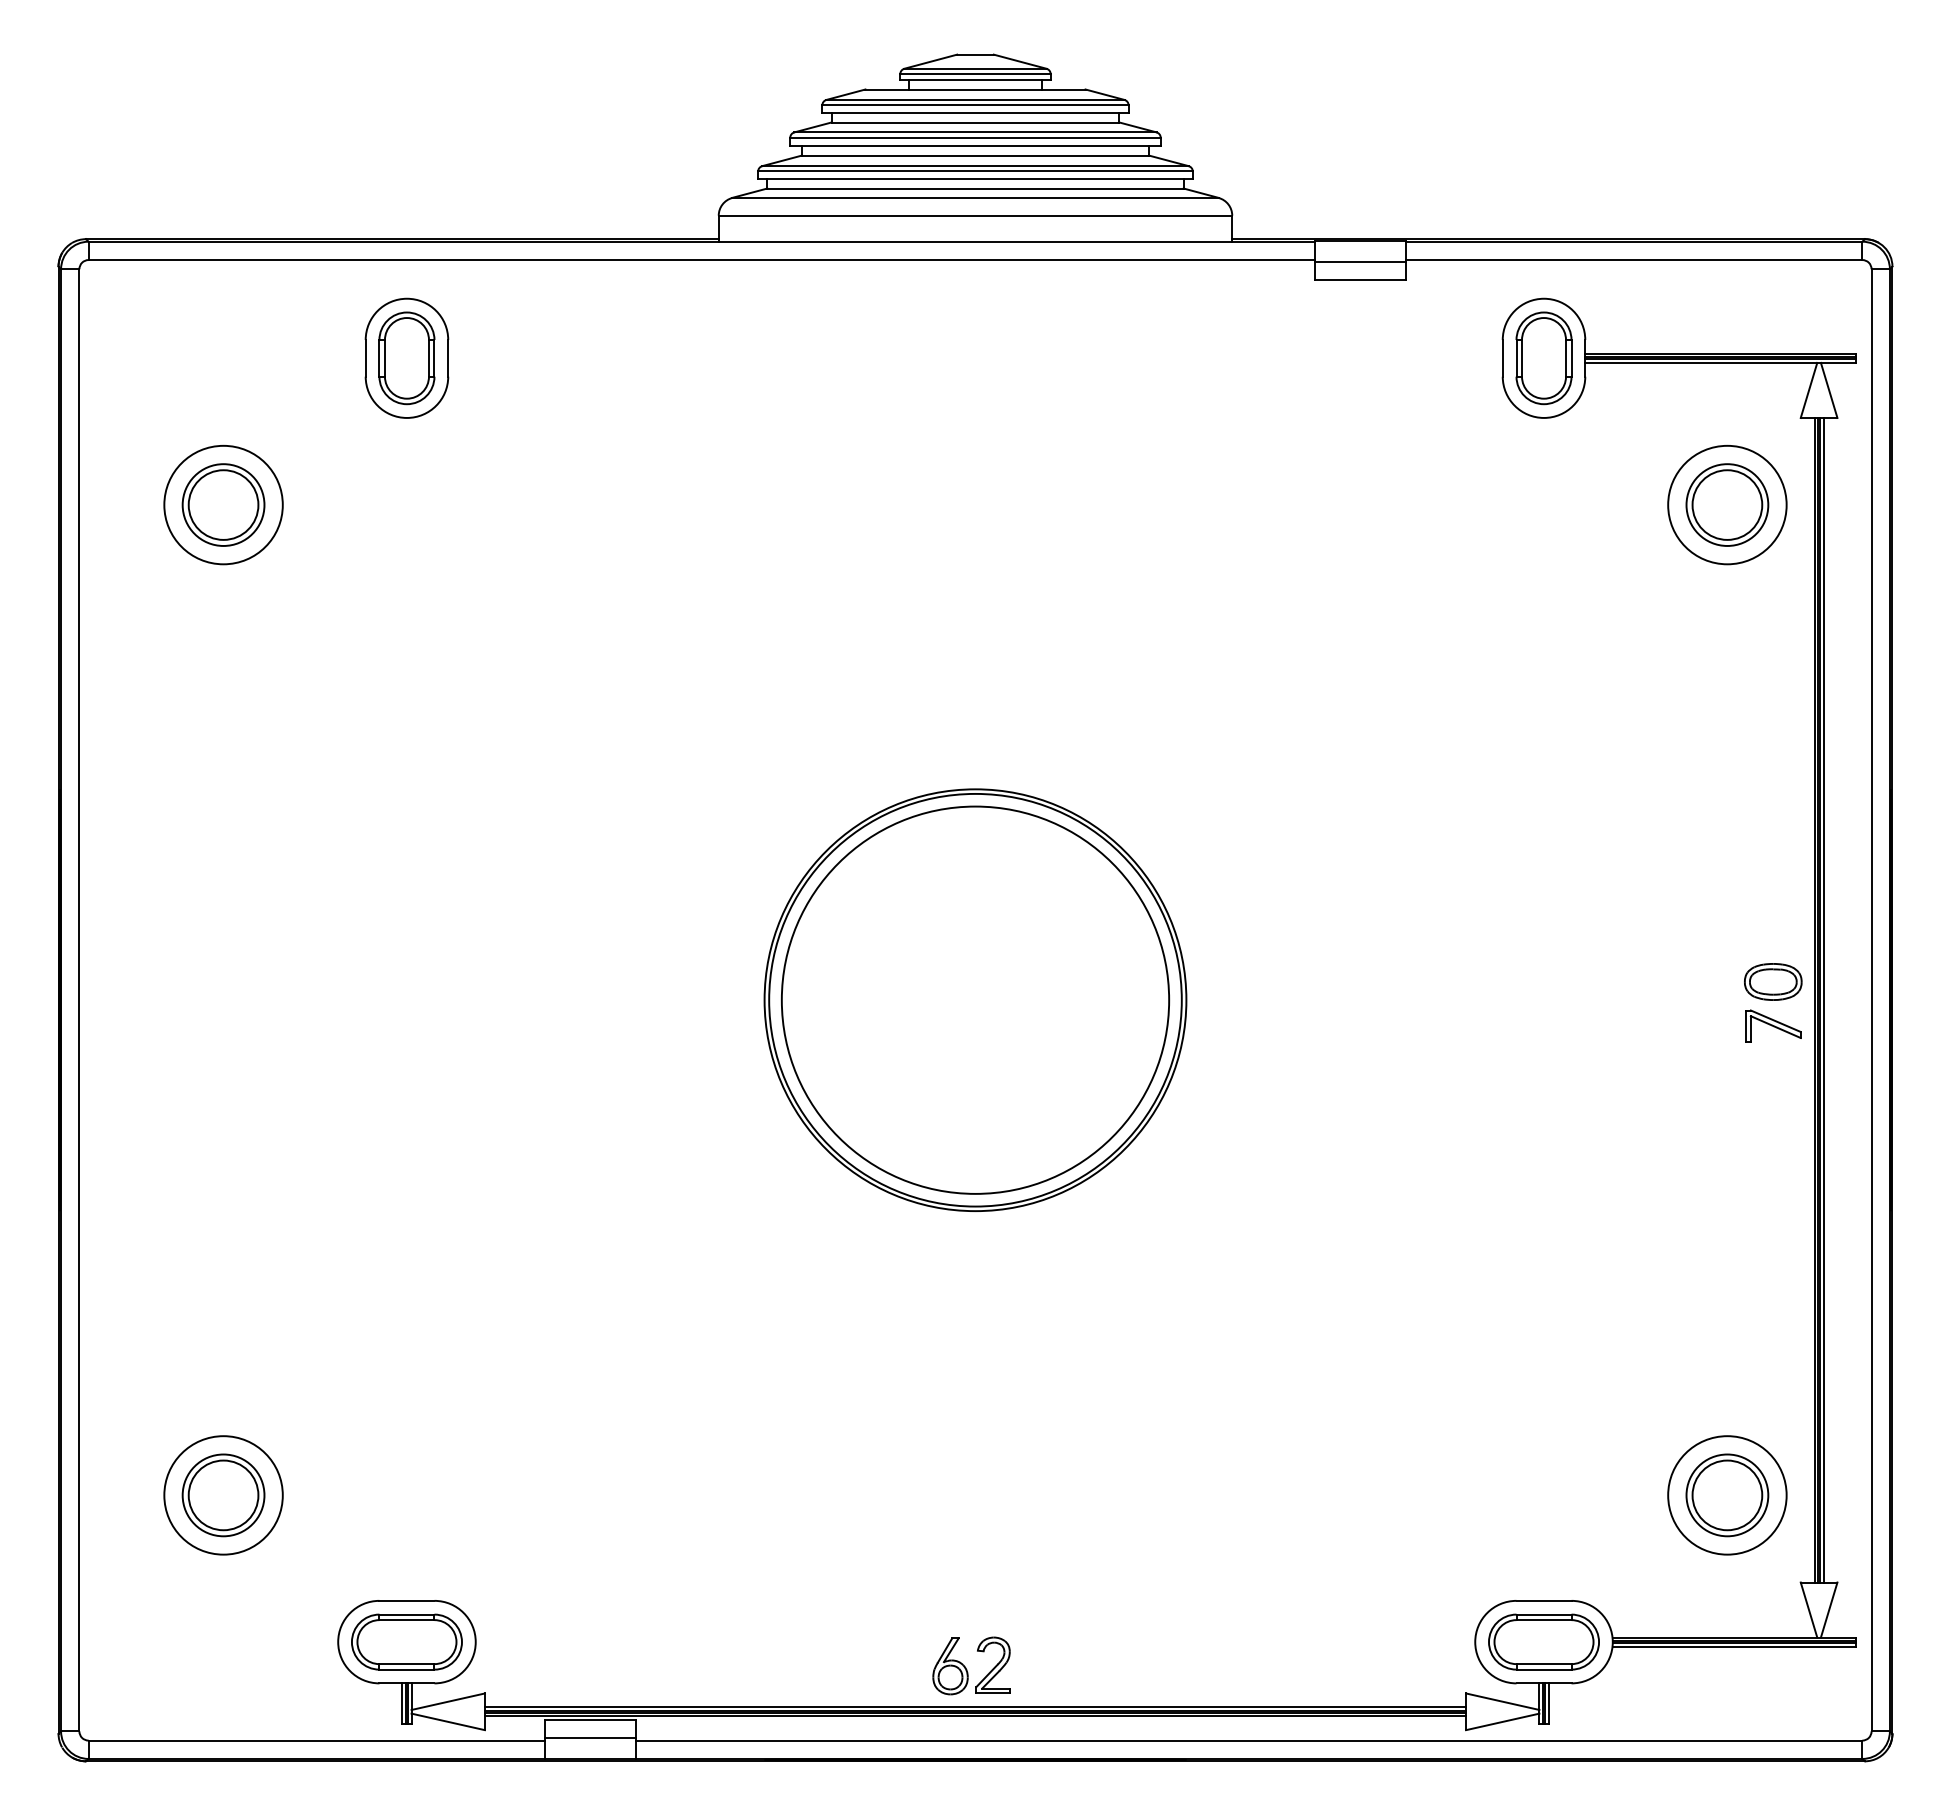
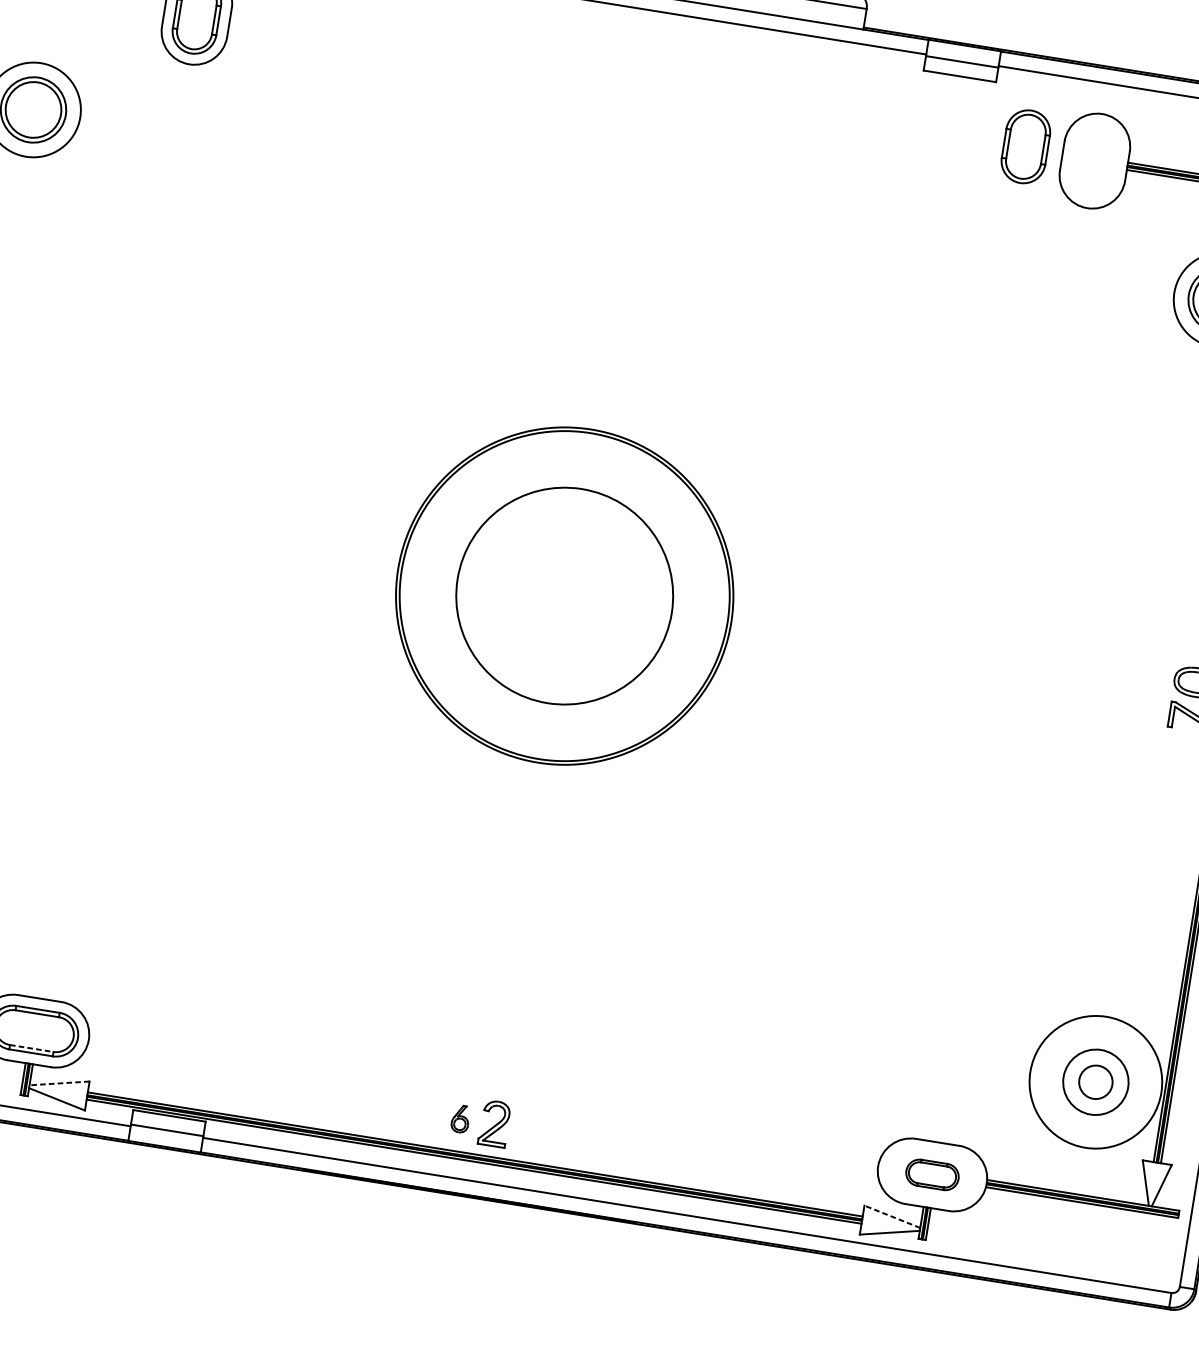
part: (1543, 358) -> (1025, 146), moved
circle: (975, 999) -> (564, 595), size x0.7
circle: (1727, 1495) -> (1095, 1082), size x0.6
circle: (1727, 1495) -> (1095, 1082), size x1.4
part: (1543, 1641) -> (932, 1174), size x0.6
line: (406, 1664) -> (31, 1048), solid -> dashed
part: (950, 1666) -> (460, 1119), size x0.6
line: (448, 1701) -> (59, 1083), solid -> dashed
line: (1502, 1701) -> (892, 1216), solid -> dashed

